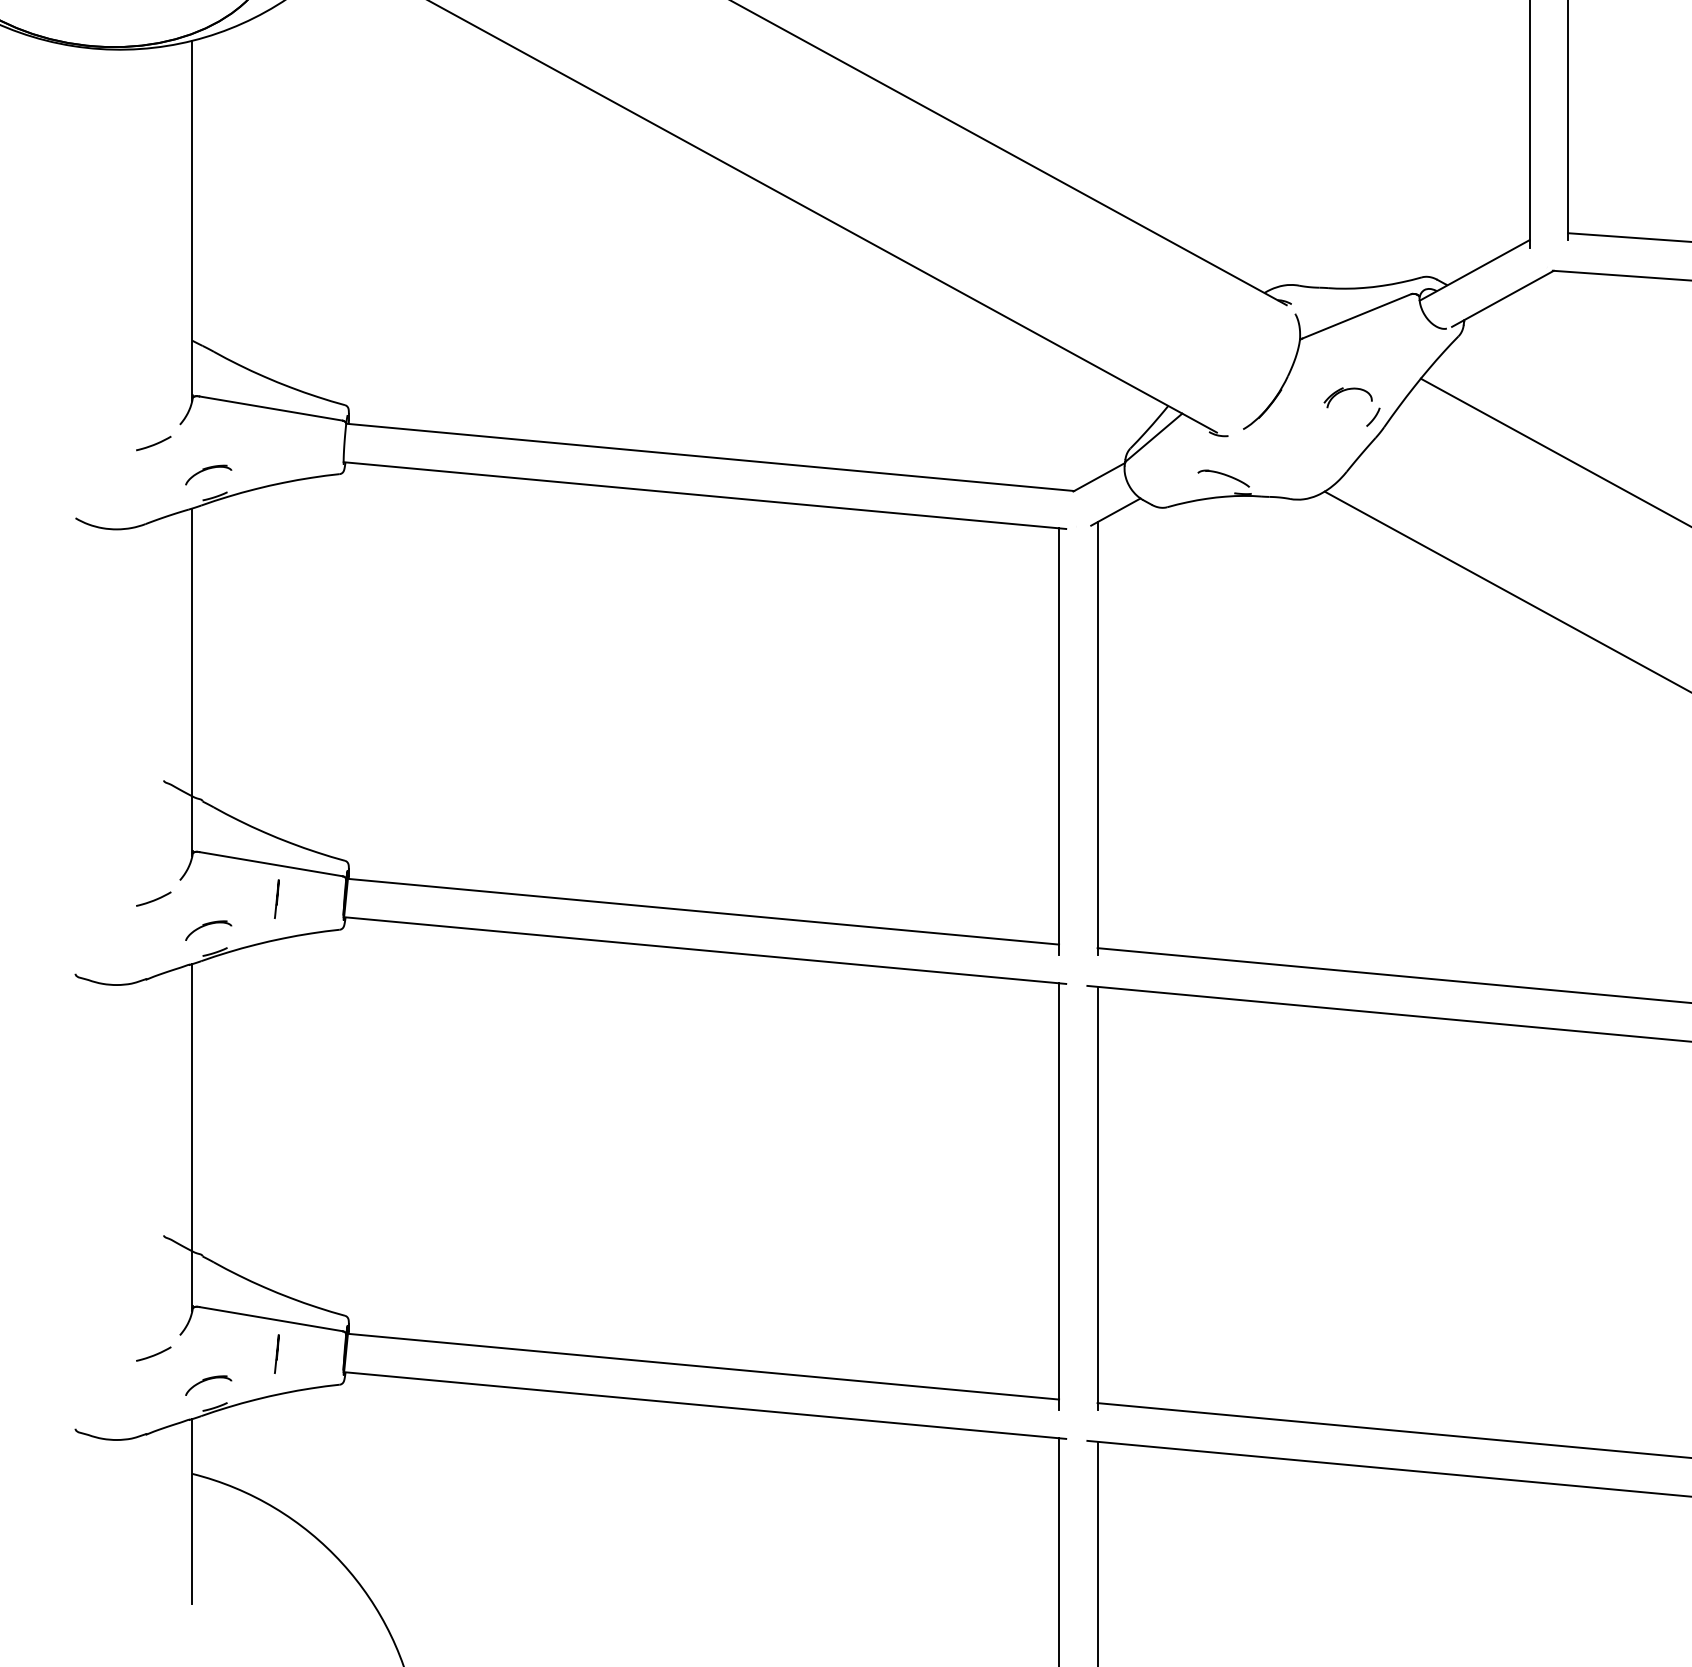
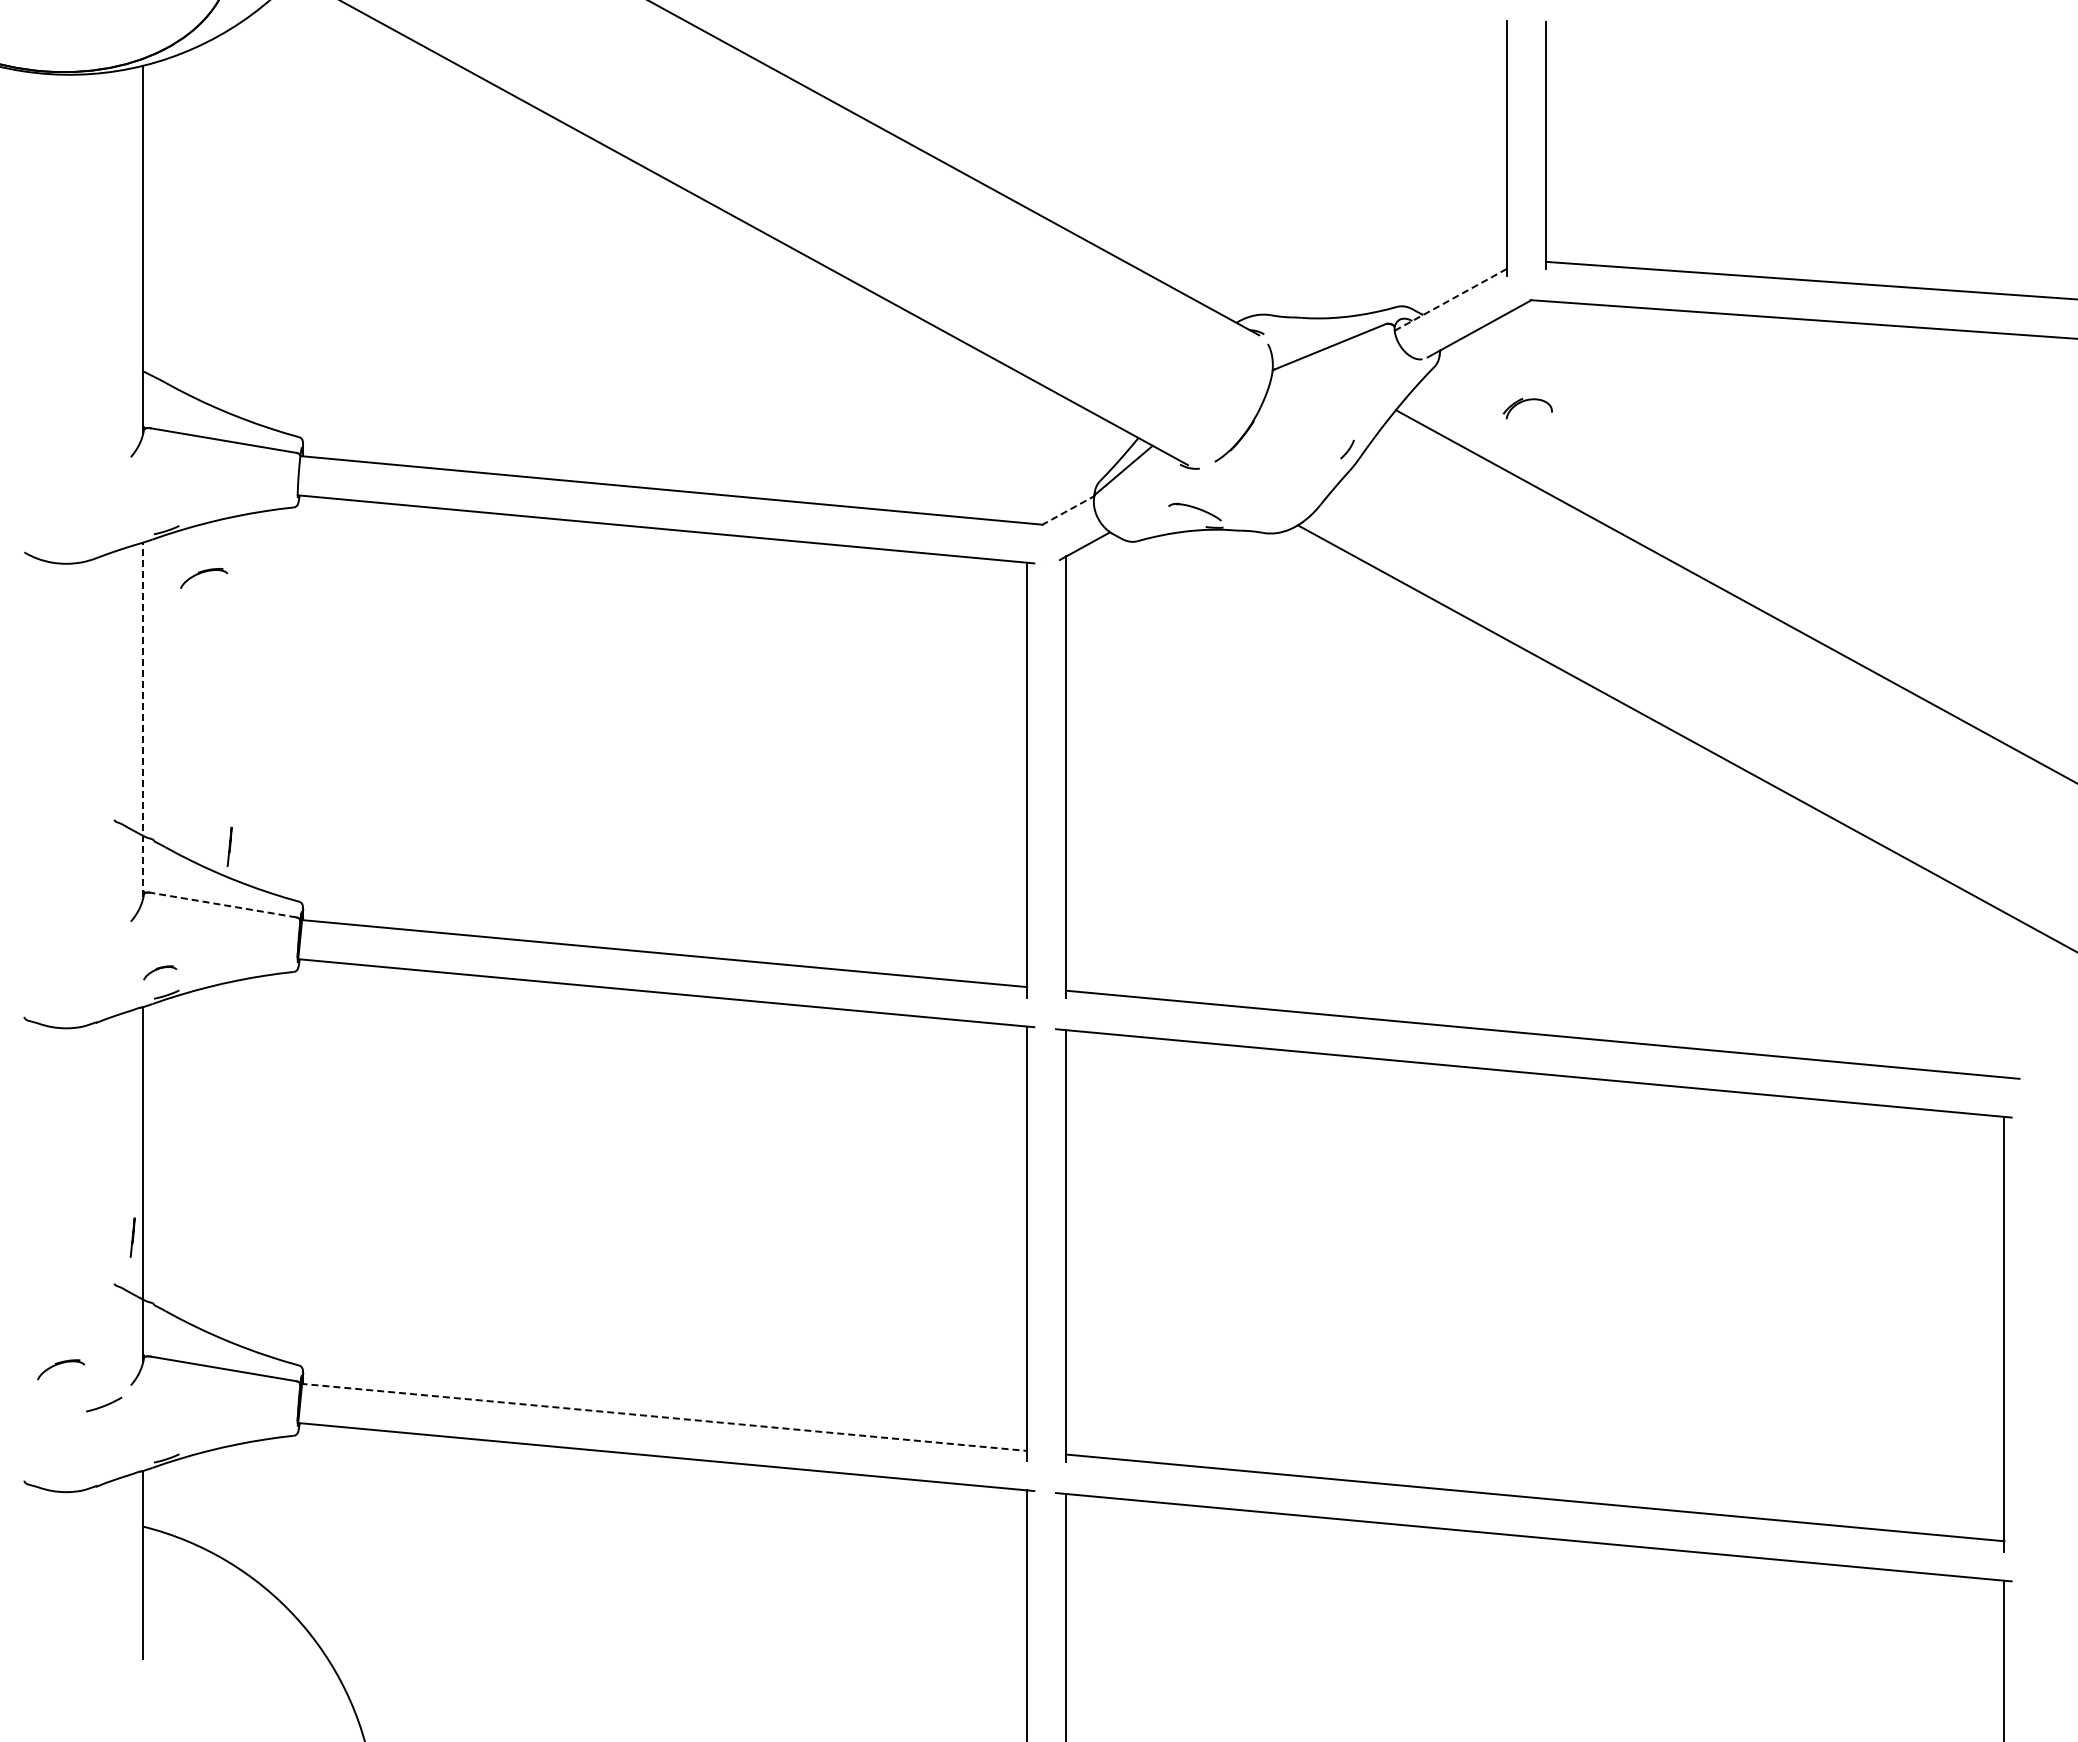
line: (1474, 270) -> (1450, 299), solid -> dashed
part: (1346, 390) -> (1526, 401), moved
curve: (154, 443) -> (104, 476), removed
part: (209, 475) -> (204, 578), moved
line: (1099, 477) -> (1068, 510), solid -> dashed
line: (192, 682) -> (143, 719), solid -> dashed
line: (270, 864) -> (223, 905), solid -> dashed
curve: (155, 898) -> (105, 940), removed
line: (276, 898) -> (229, 846), moved
part: (209, 930) -> (160, 972), size x0.7
line: (276, 1354) -> (132, 1237), moved
line: (702, 1366) -> (663, 1417), solid -> dashed
part: (209, 1385) -> (61, 1369), moved

